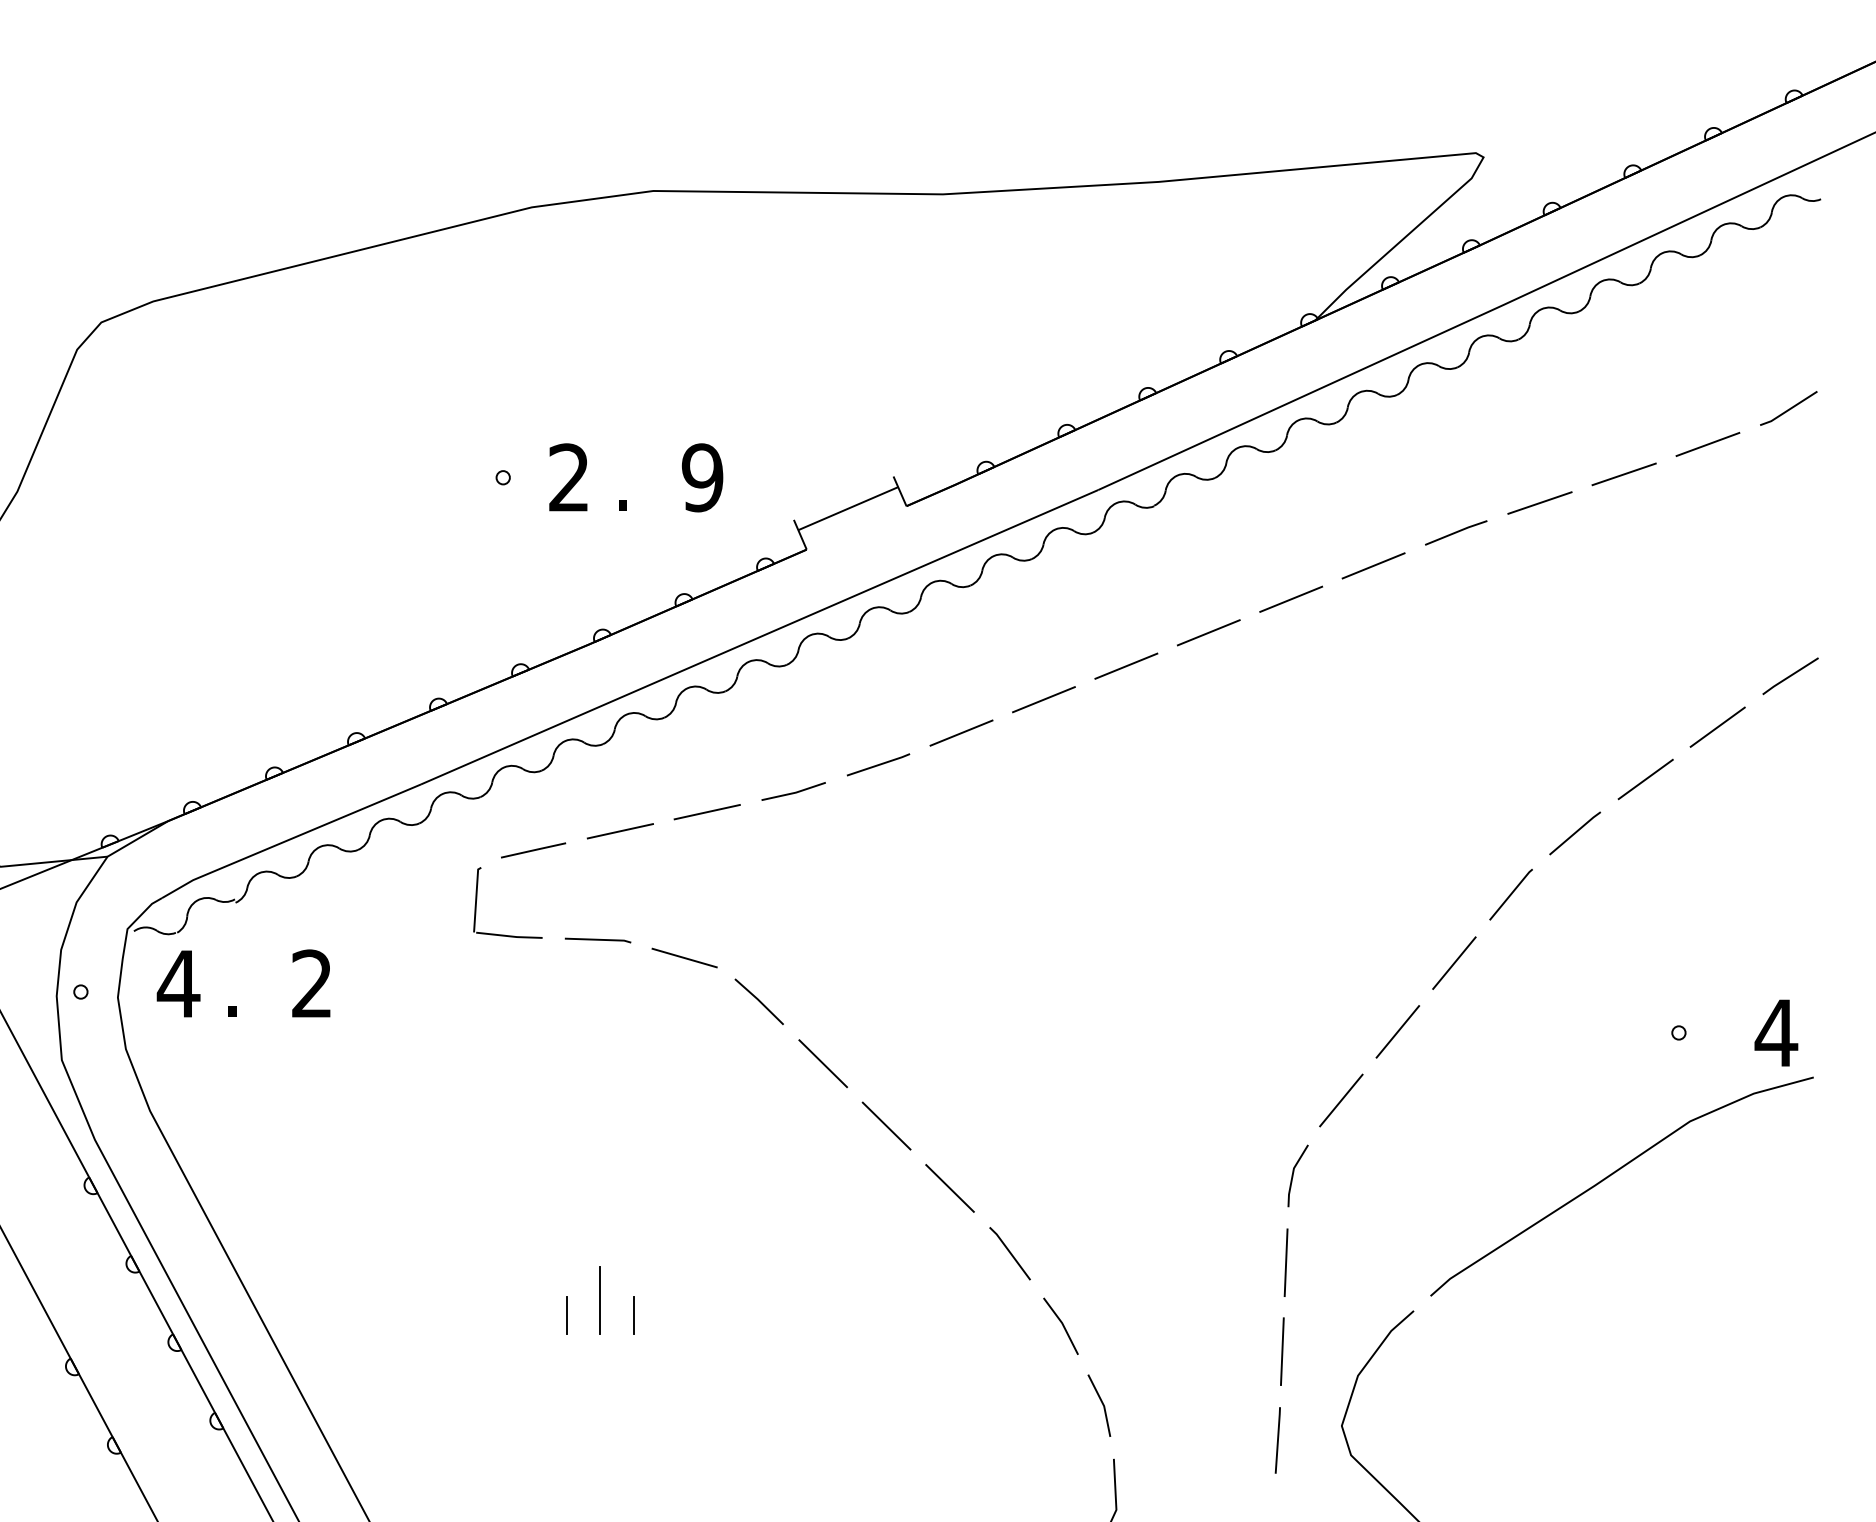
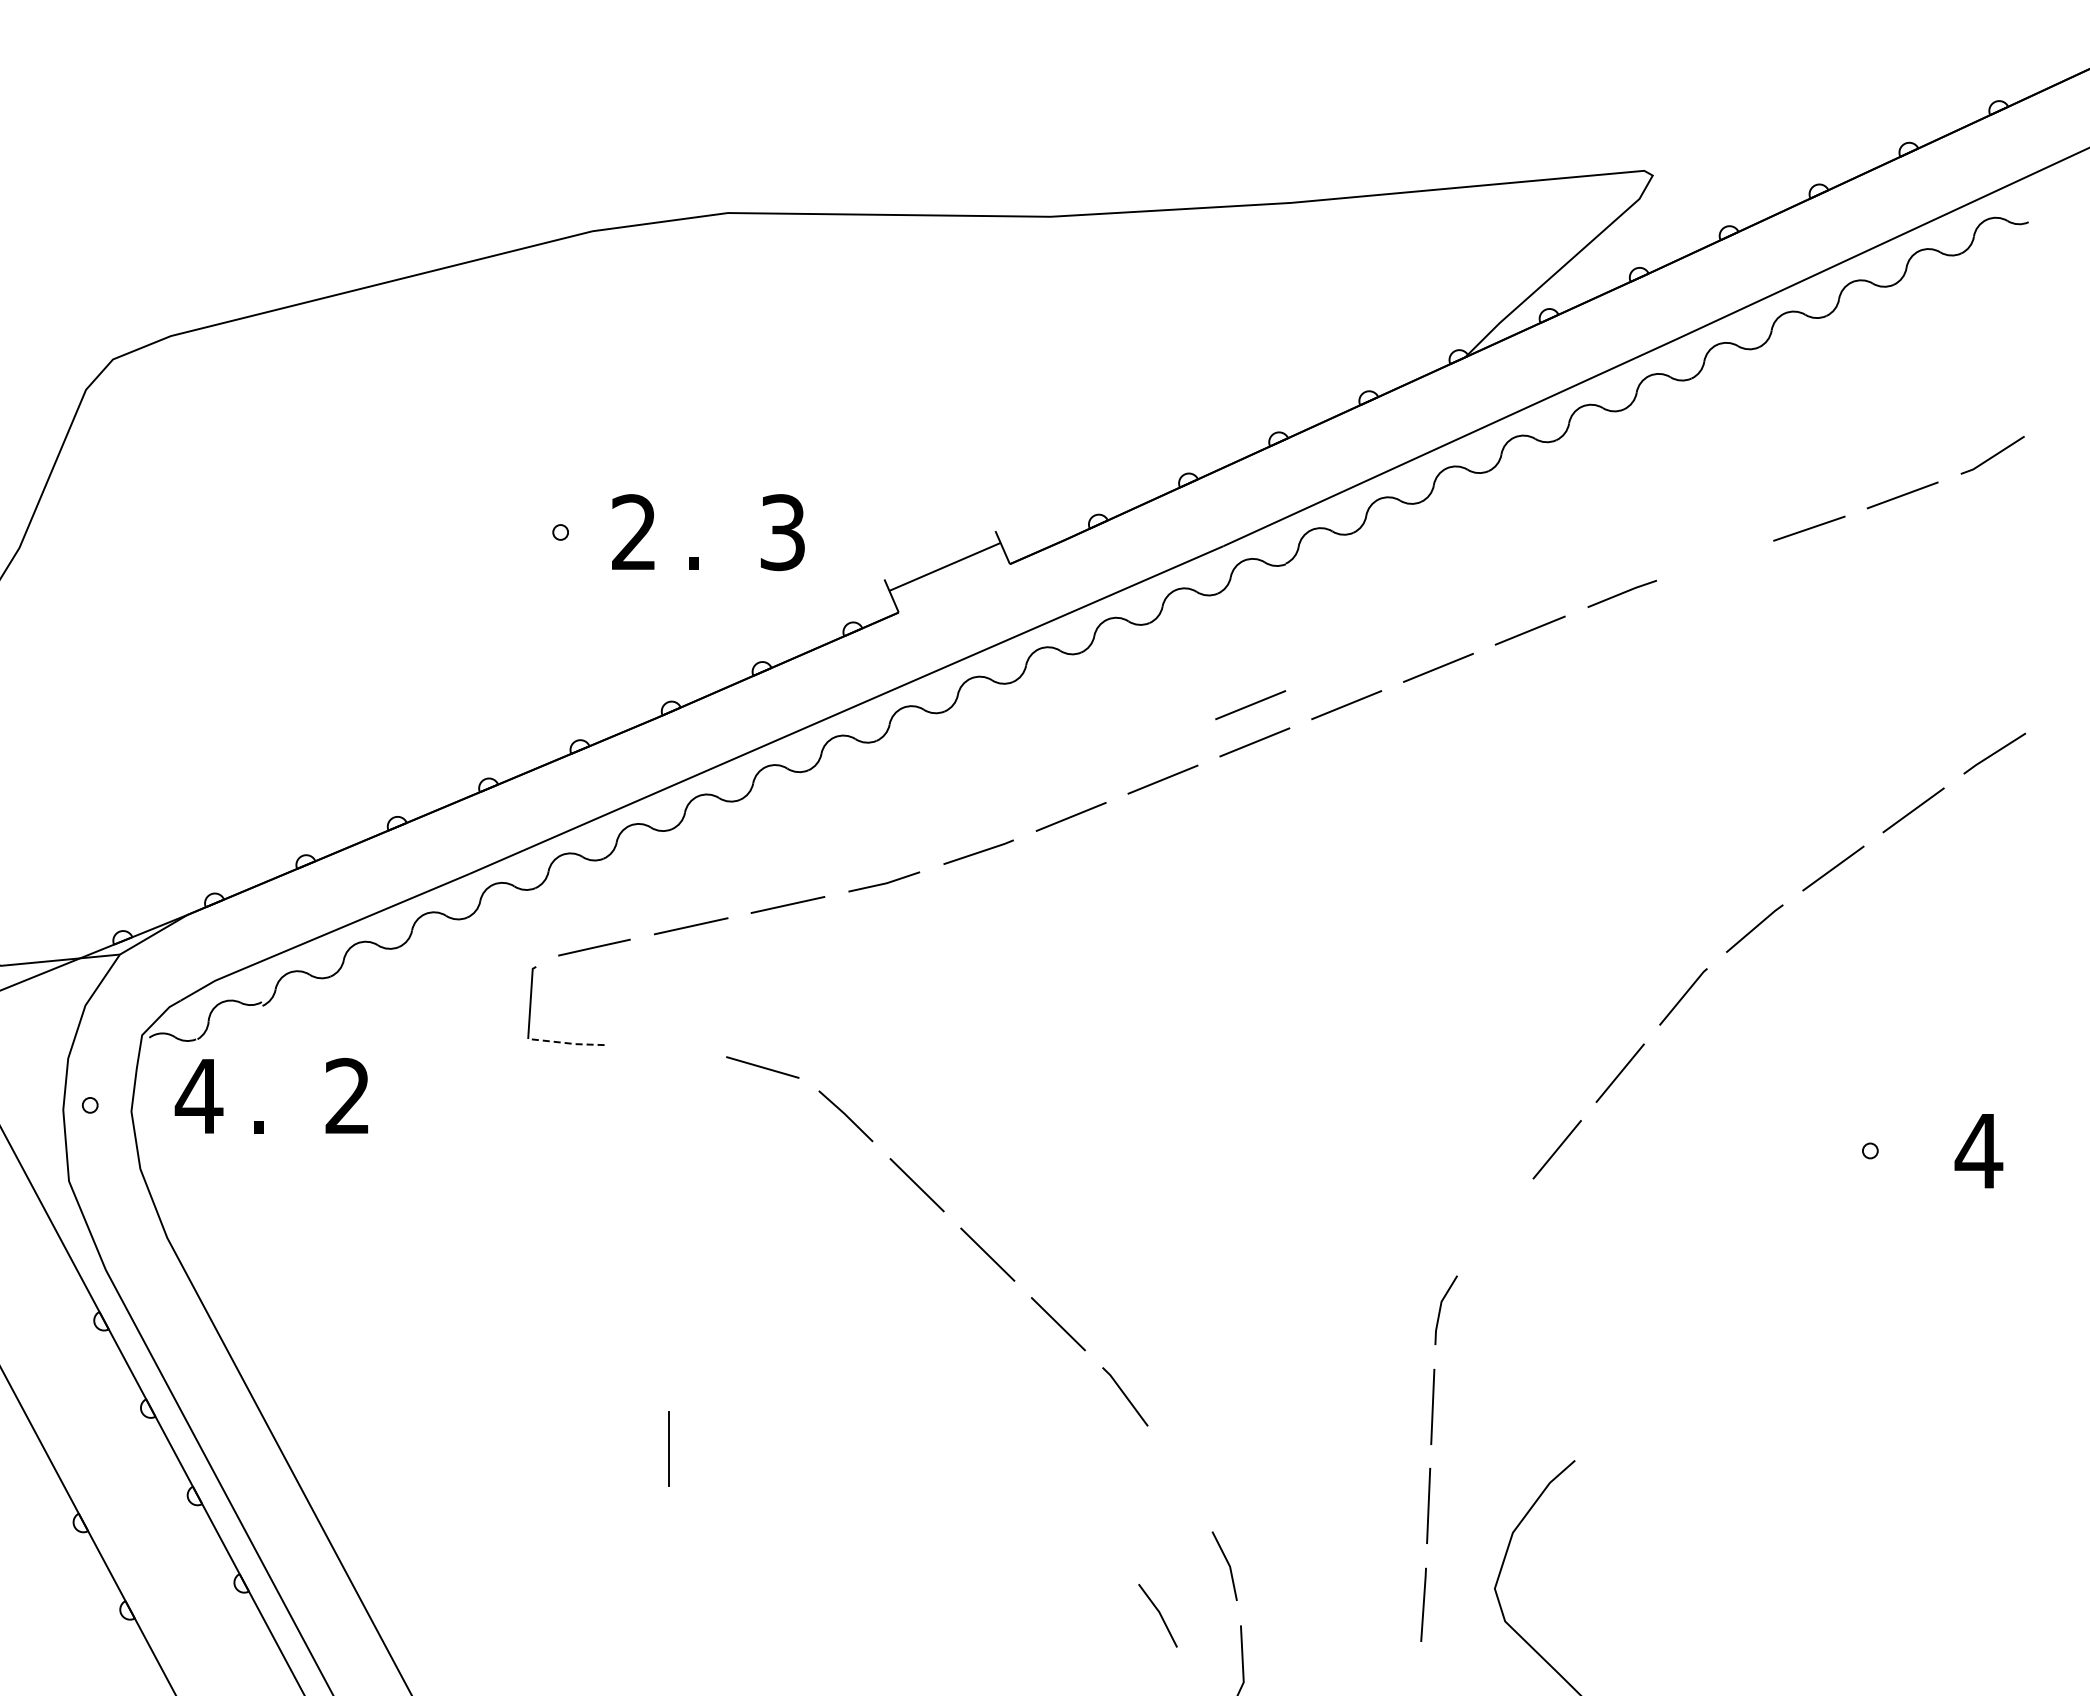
text: (702, 477) -> (782, 532), 9 -> 3
line: (1539, 502) -> (1715, 560), removed
line: (1122, 633) -> (1250, 705), added
line: (510, 936) -> (568, 1043), solid -> dashed
line: (598, 940) -> (666, 1047), removed
line: (1340, 1099) -> (1493, 1225), removed
curve: (1613, 1174) -> (1797, 1308), removed
line: (566, 1315) -> (631, 1465), removed
line: (633, 1315) -> (705, 1465), removed
line: (1062, 1325) -> (1159, 1614), moved

